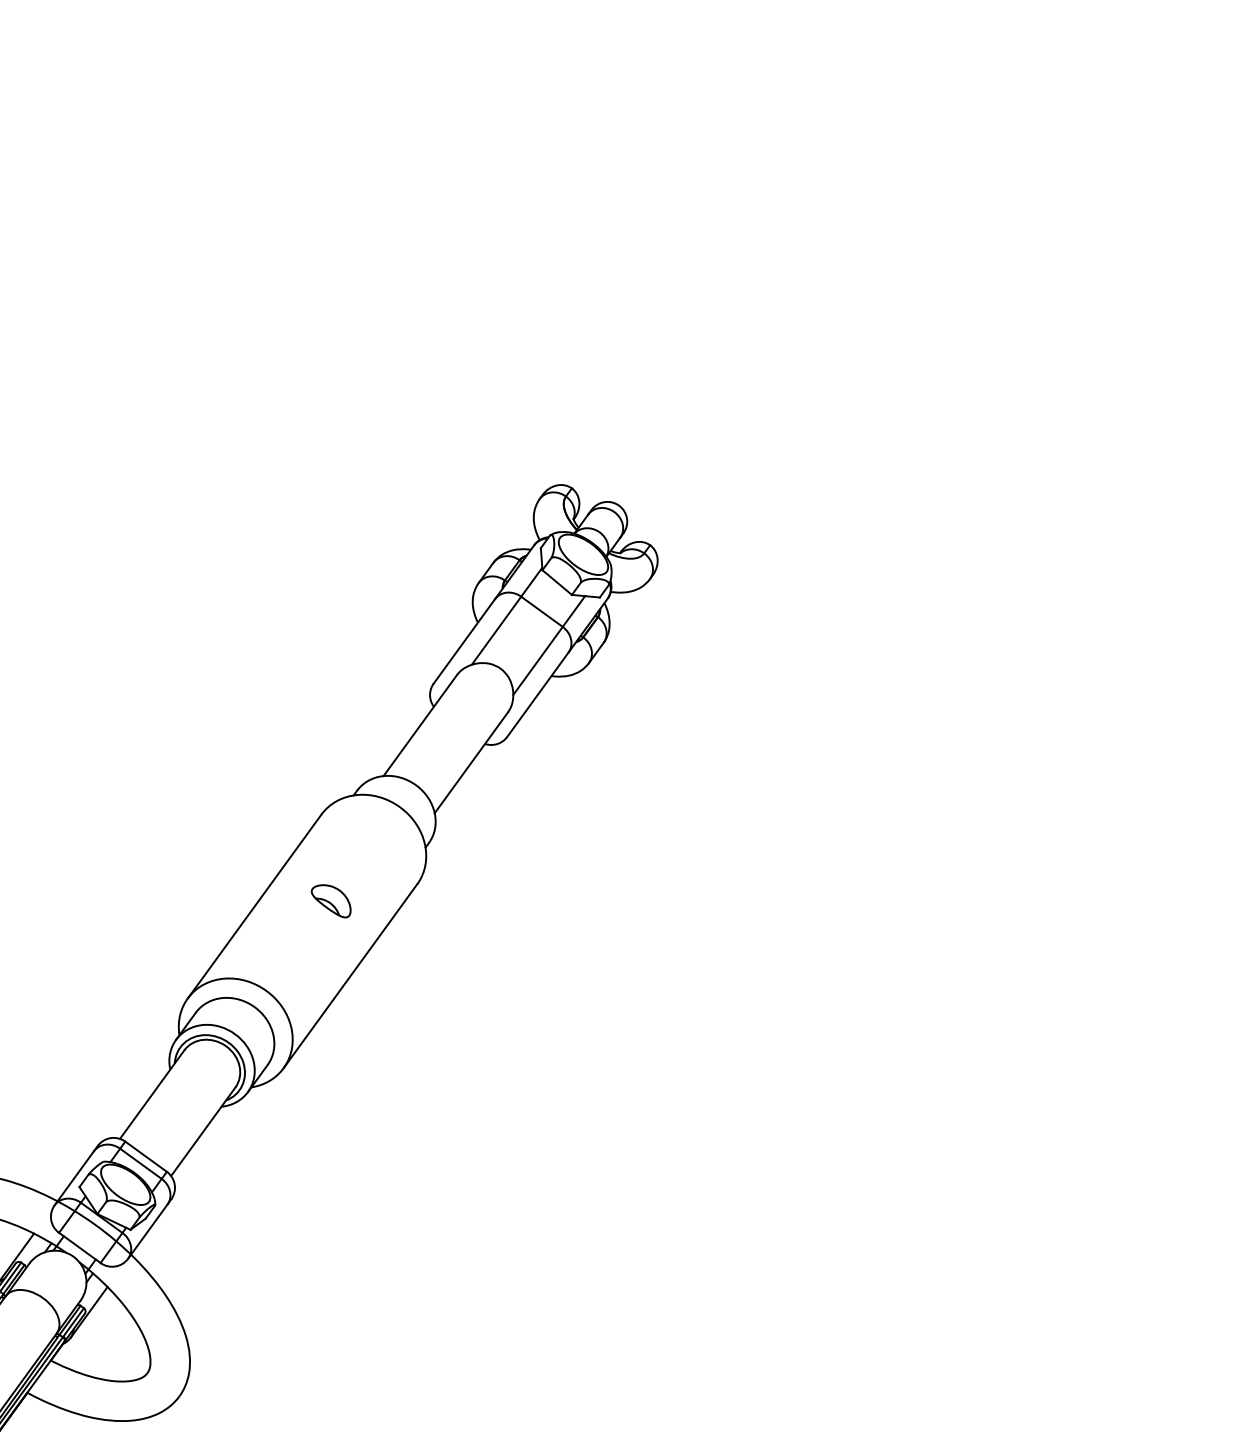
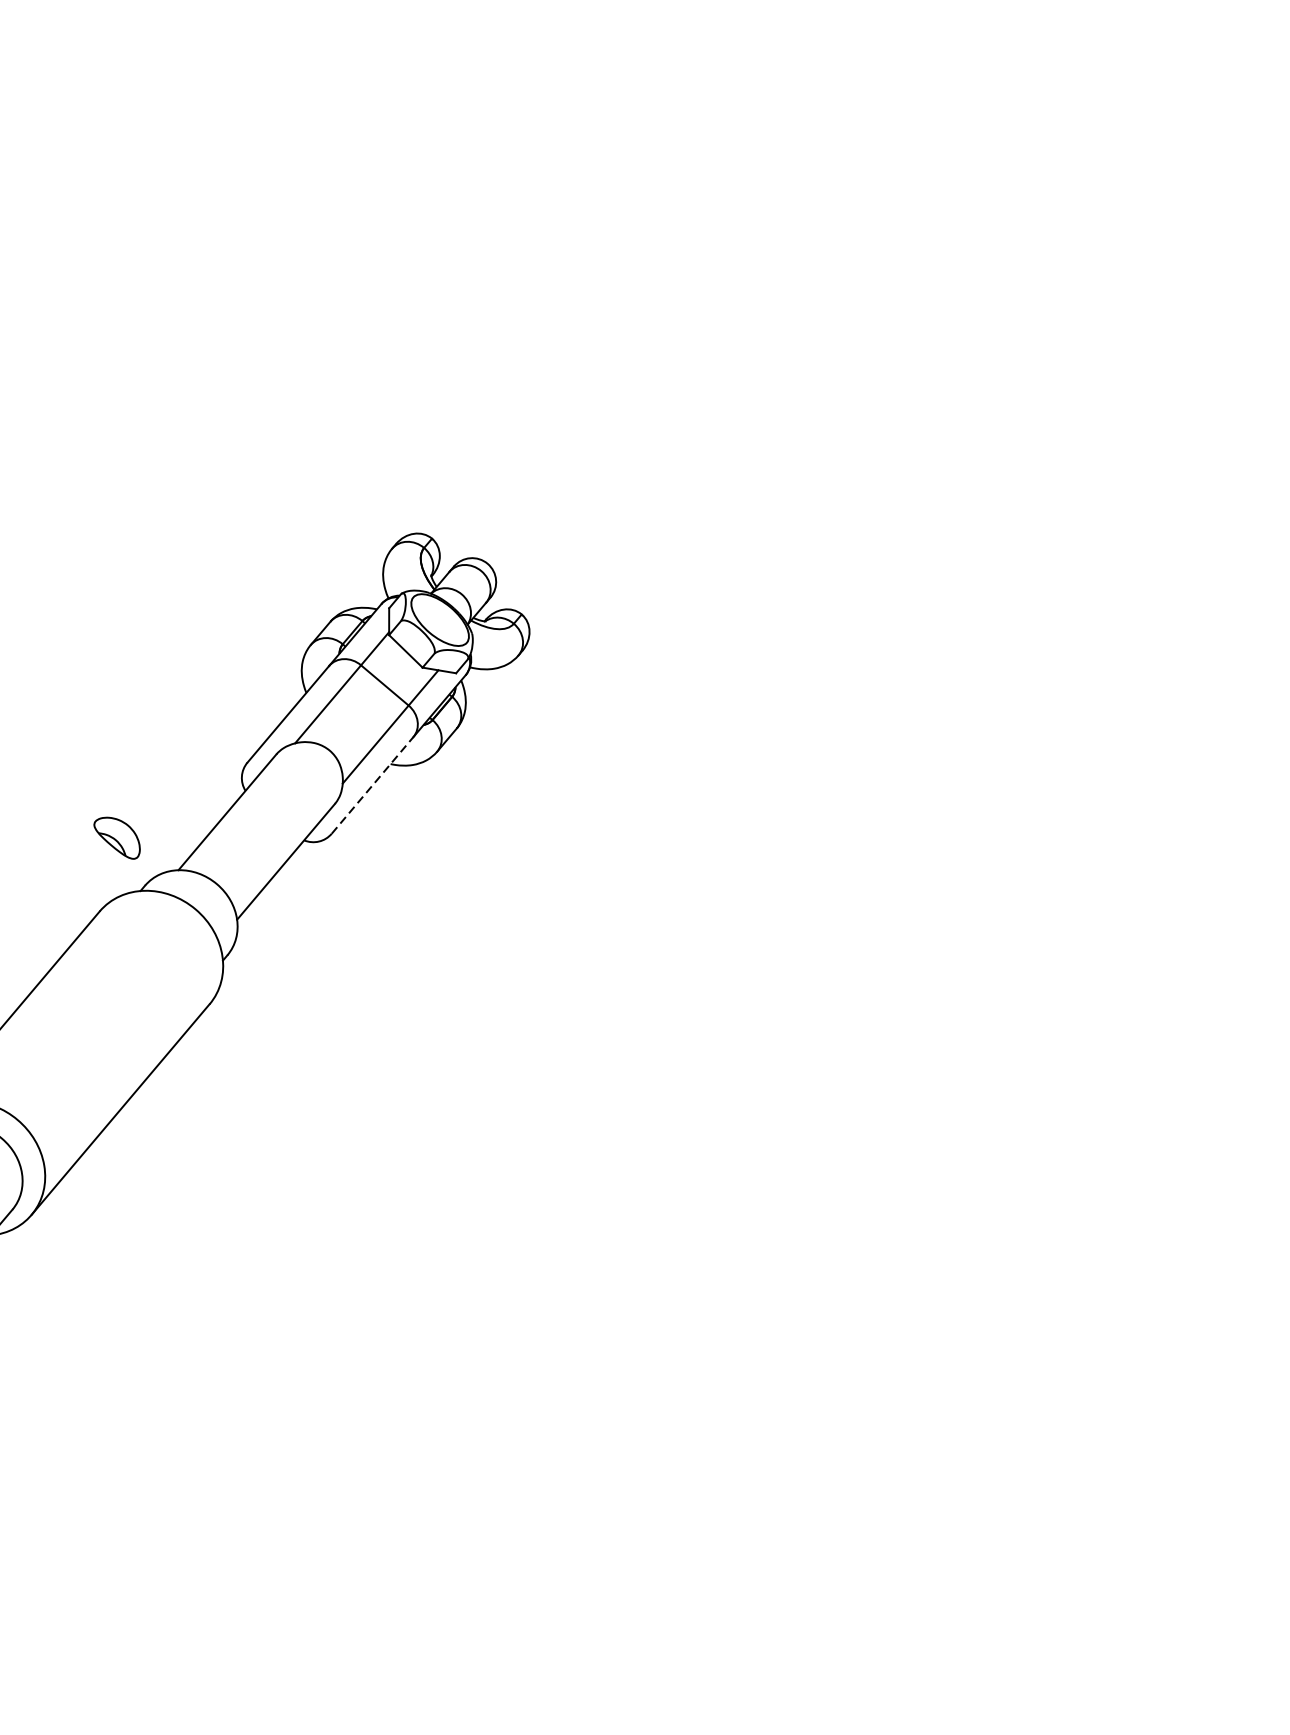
line: (538, 694) -> (373, 785), solid -> dashed
part: (330, 901) -> (116, 838), moved

